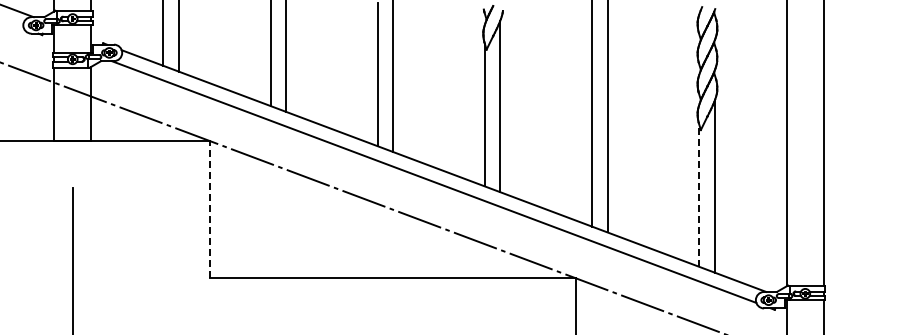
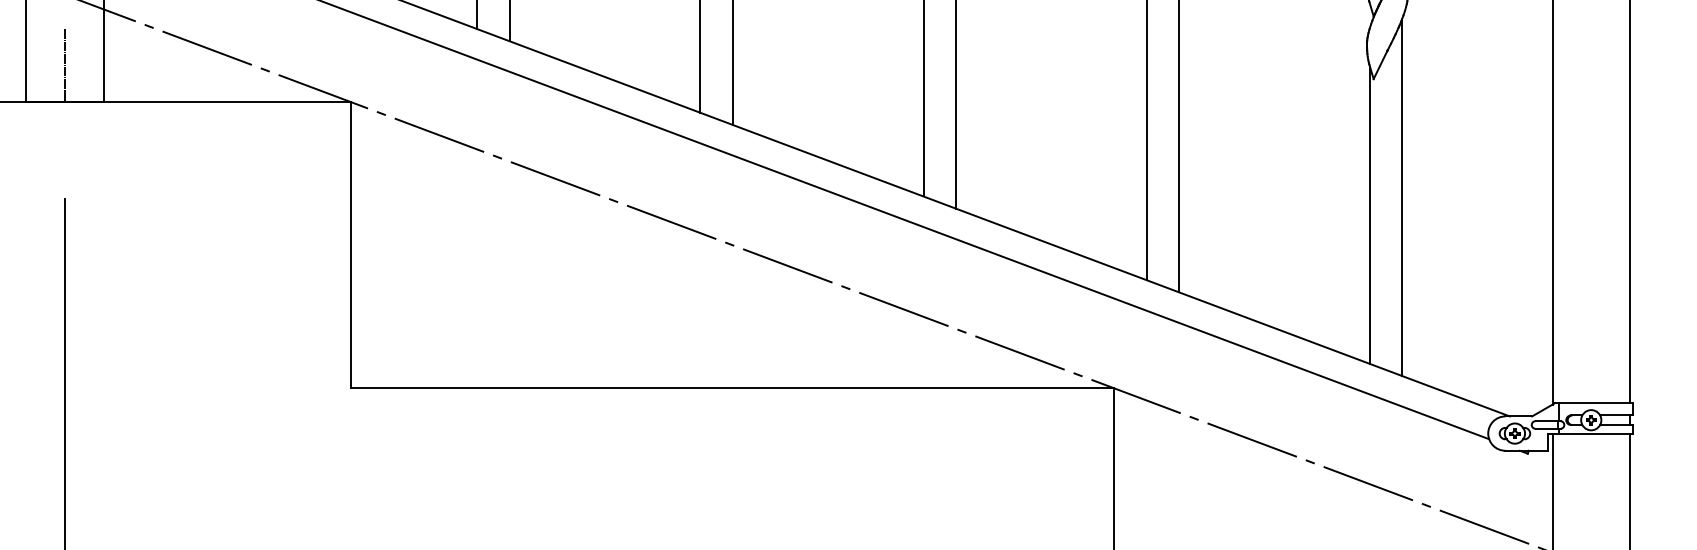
line: (72, 123) -> (64, 65), added
line: (699, 194) -> (1370, 213), dashed -> solid
line: (210, 209) -> (352, 244), dashed -> solid

